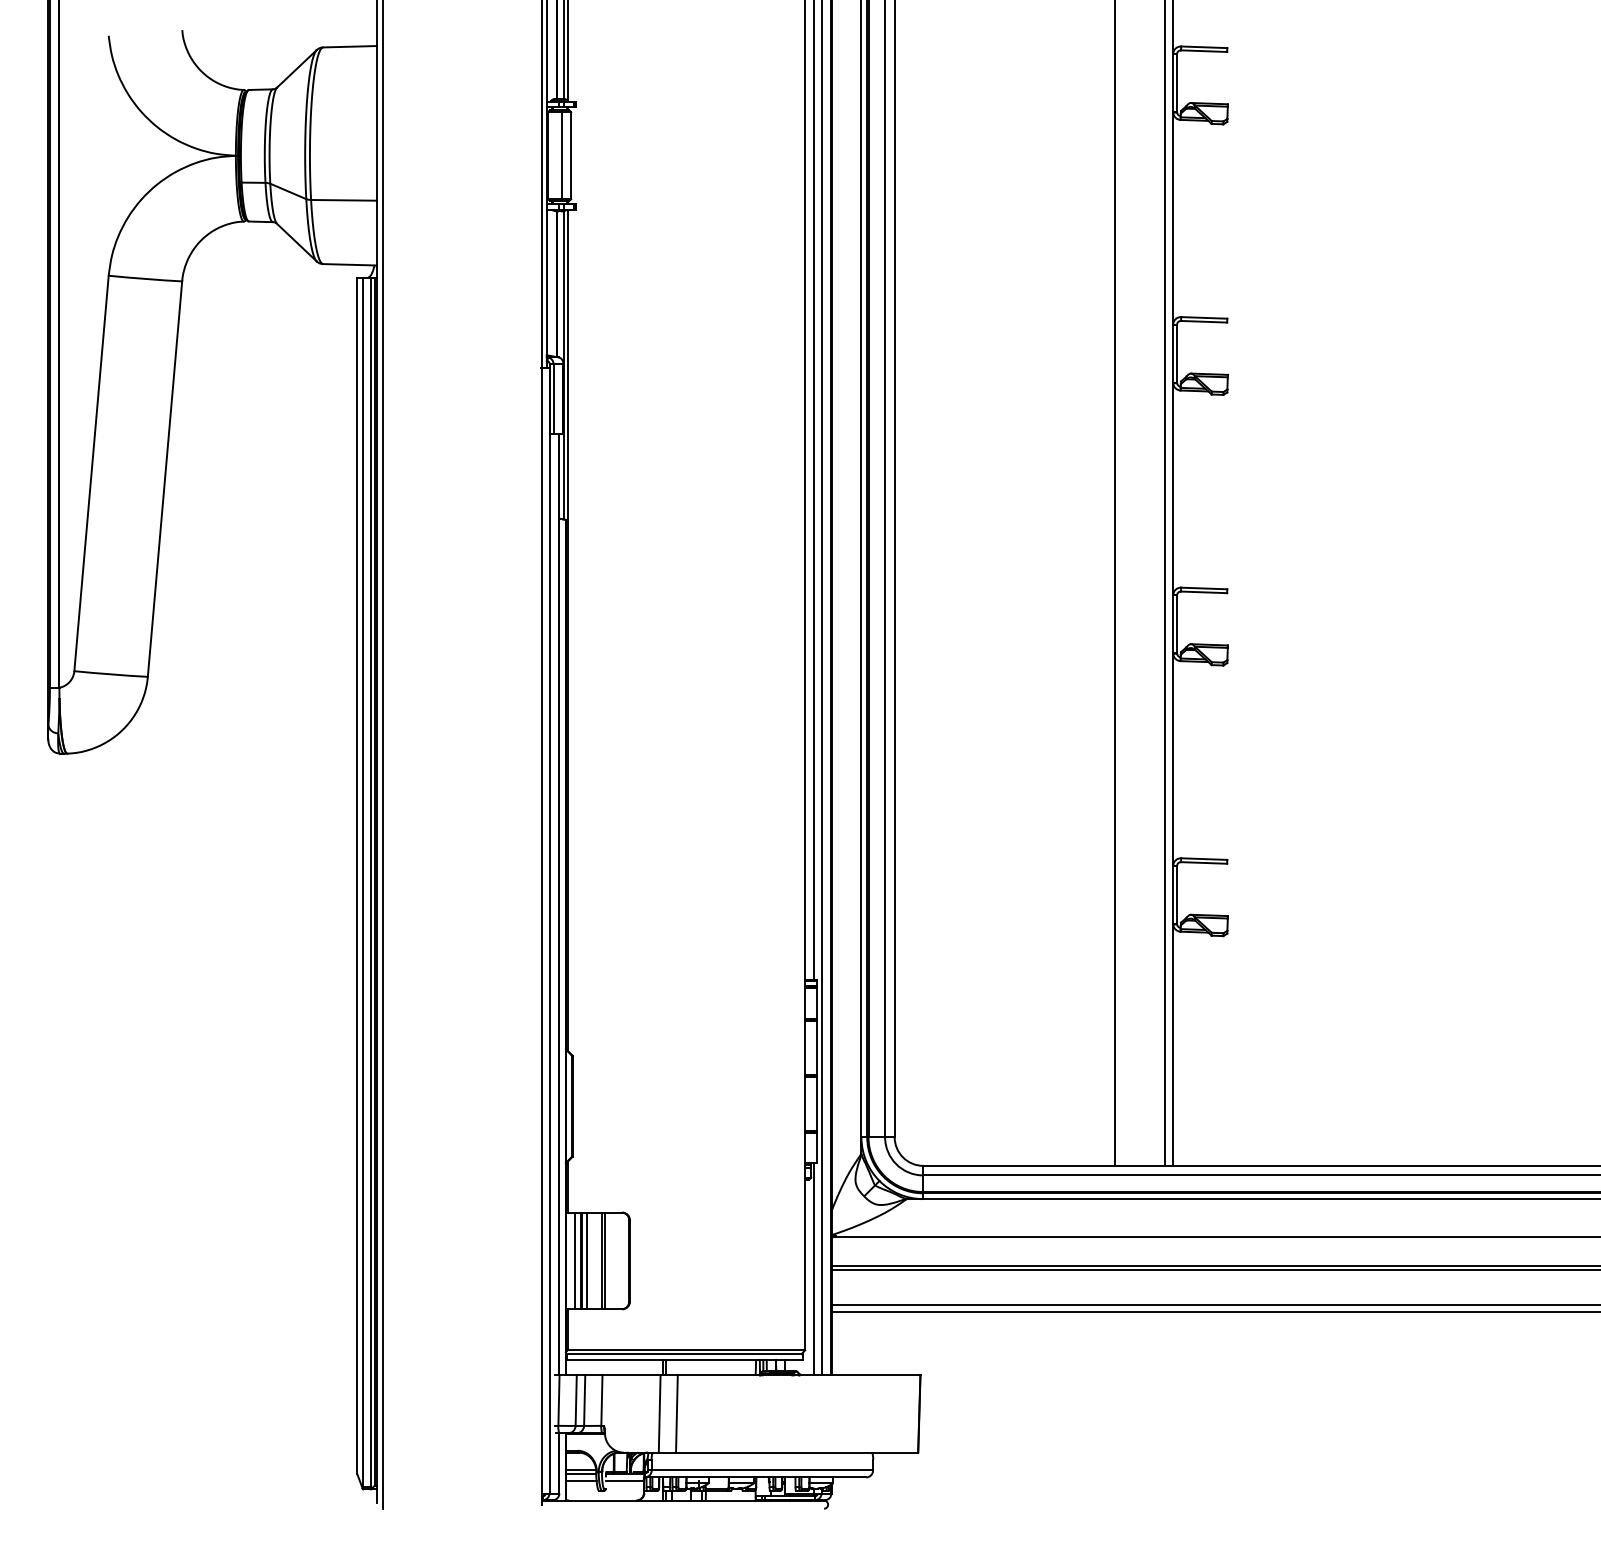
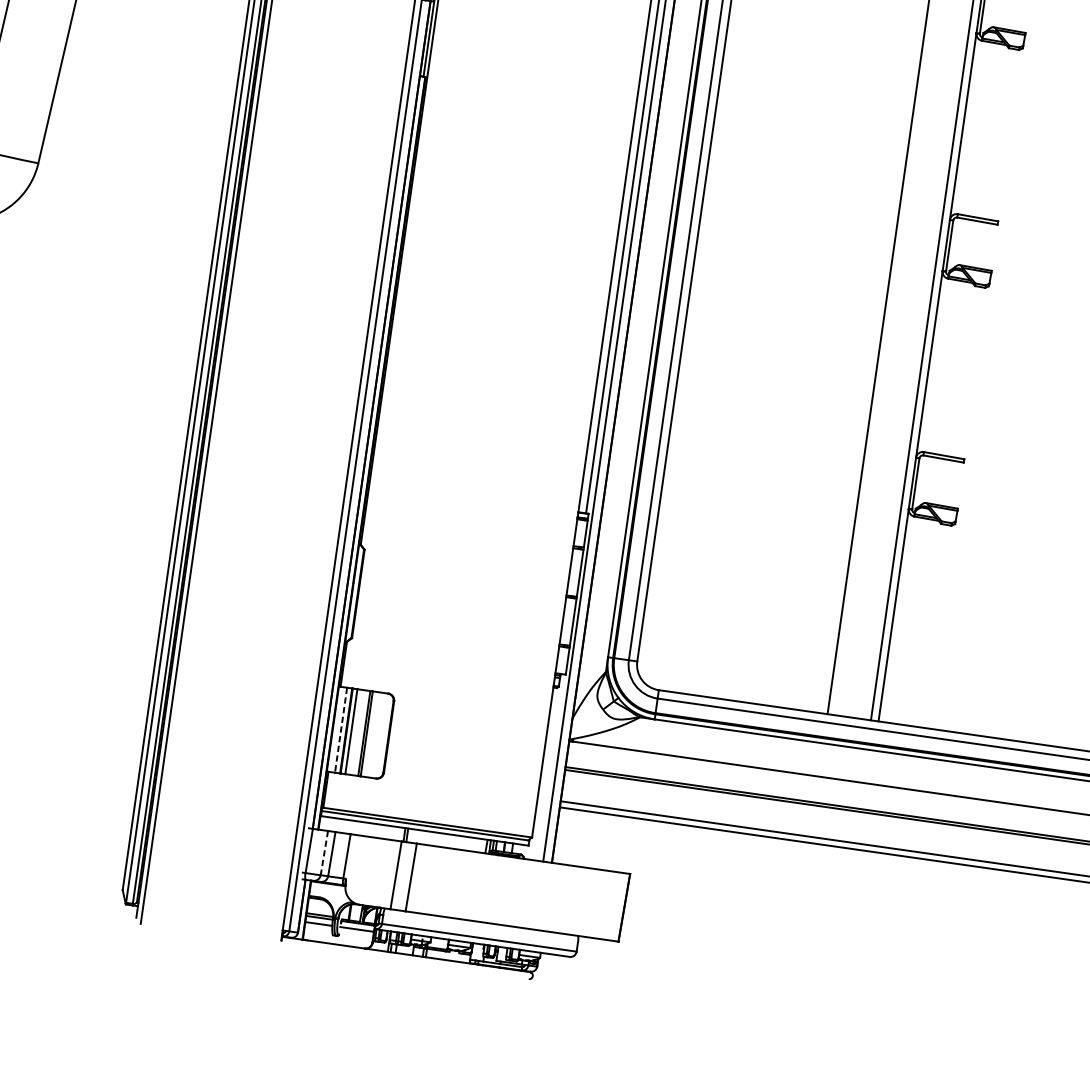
line: (575, 1261) -> (341, 730), solid -> dashed
line: (814, 1269) -> (550, 767), removed
line: (576, 1401) -> (324, 853), solid -> dashed

